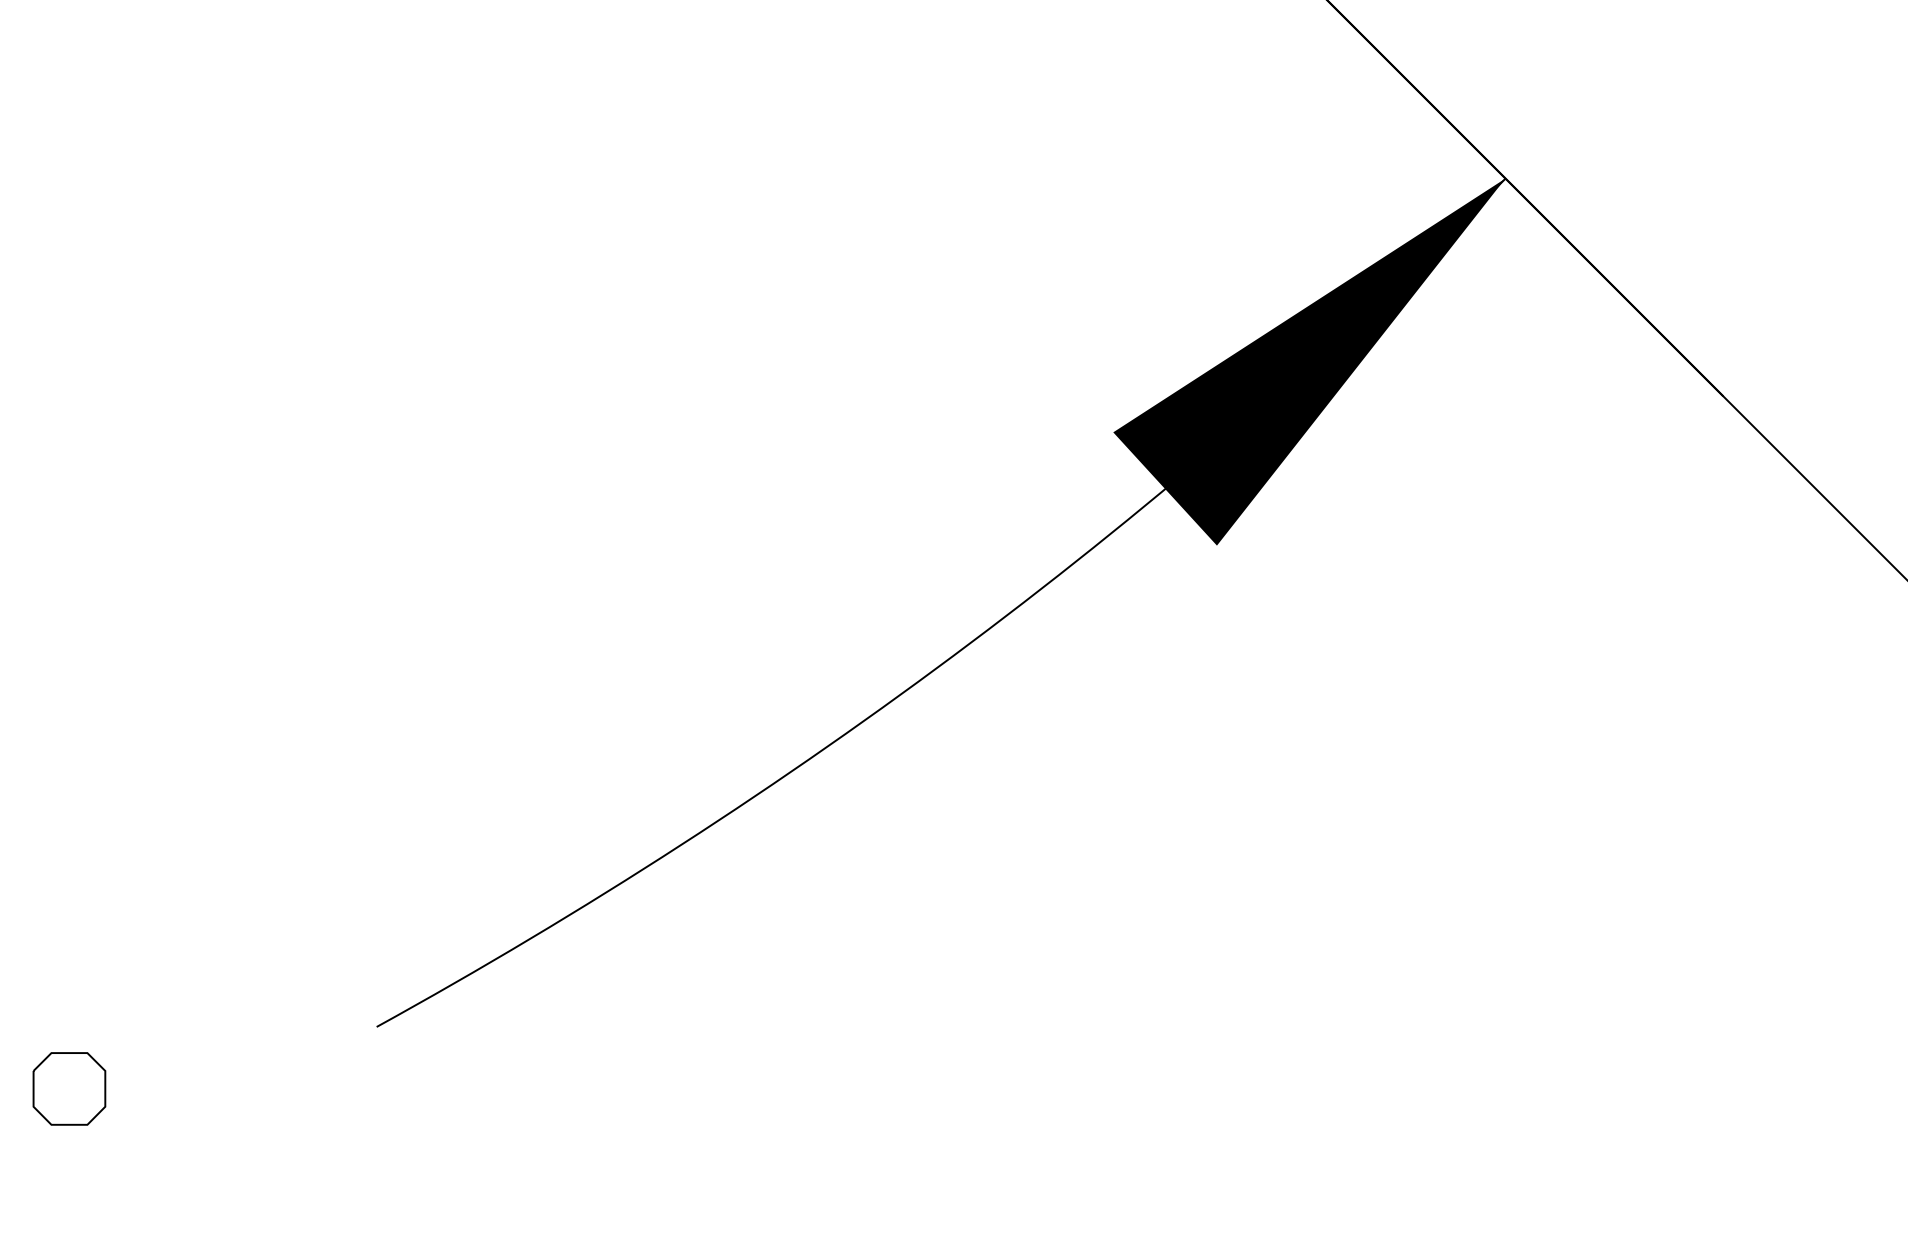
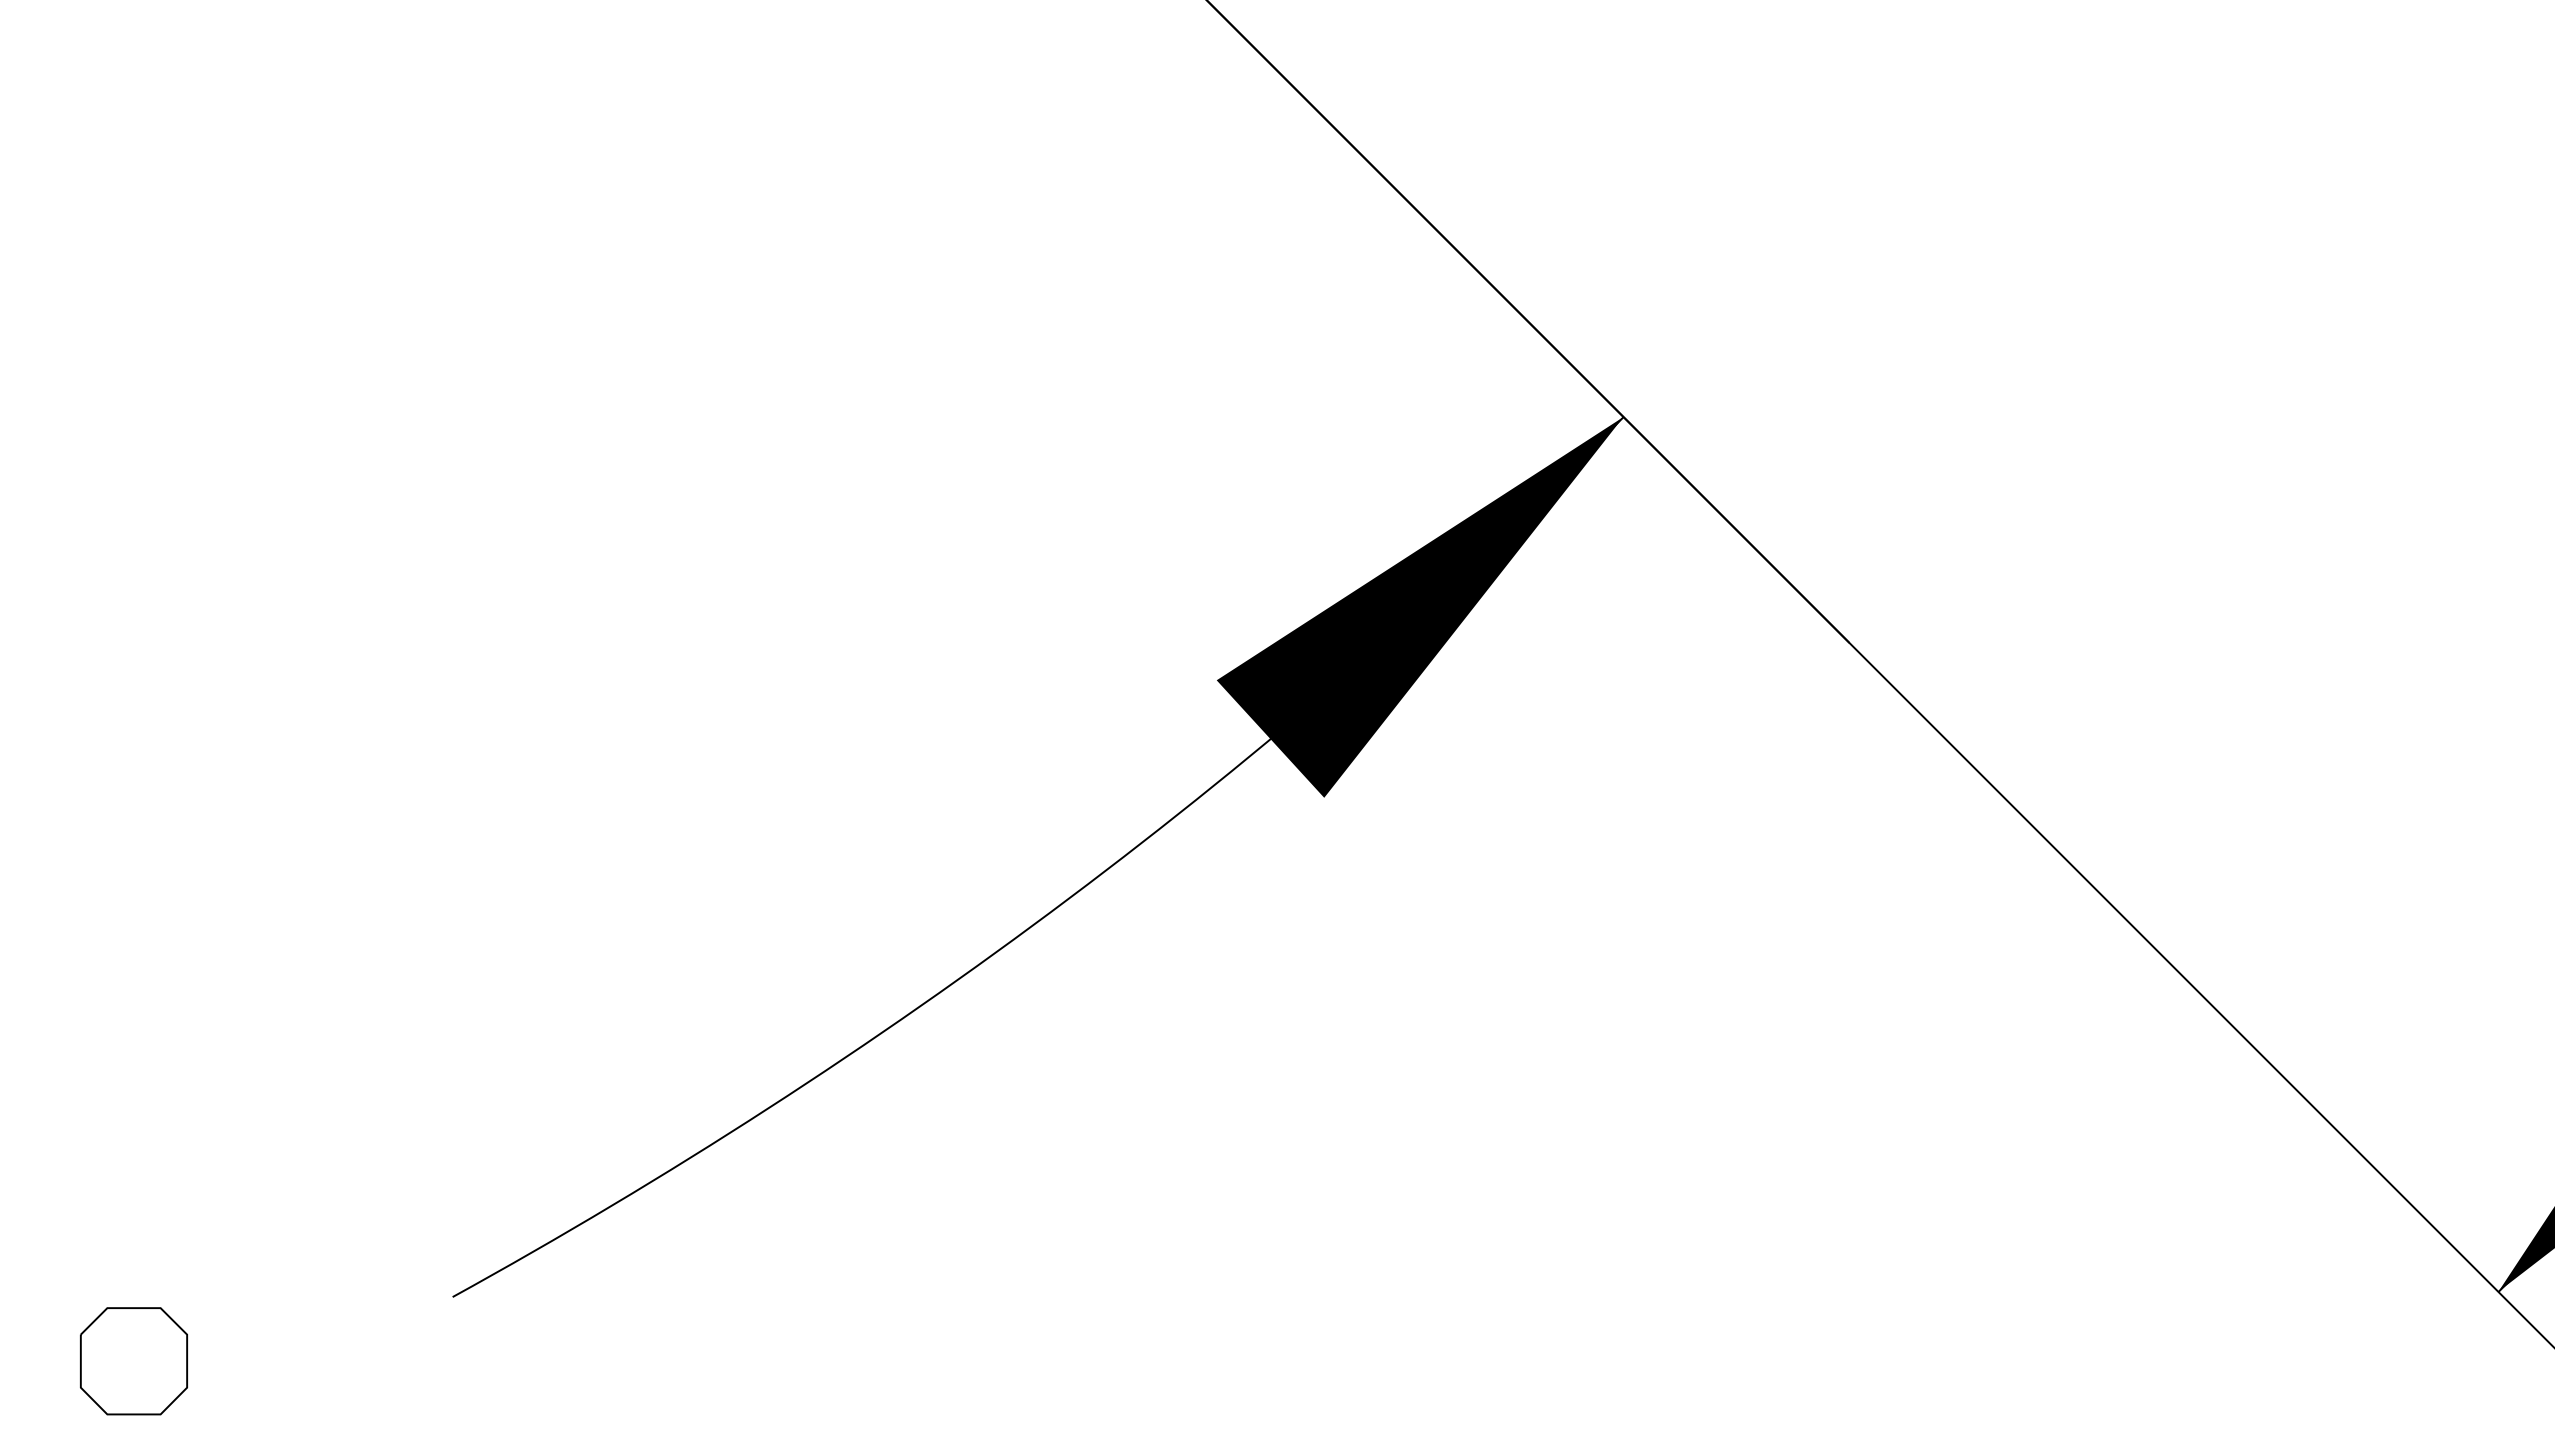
part: (68, 1089) -> (133, 1361), size x1.43

